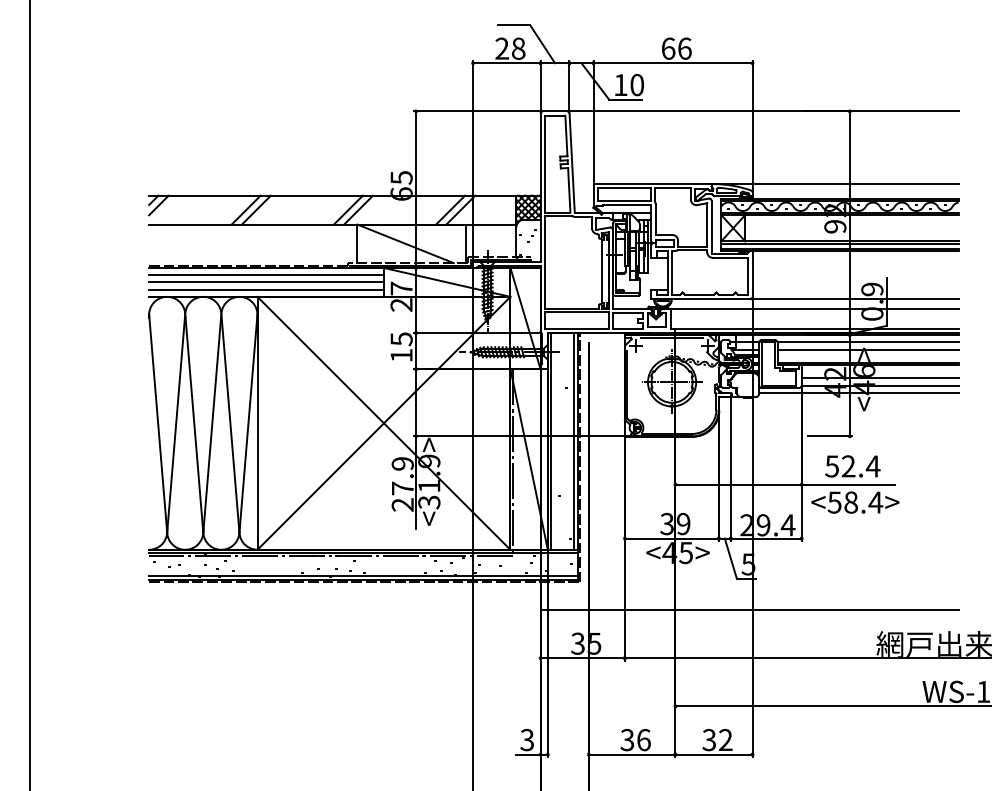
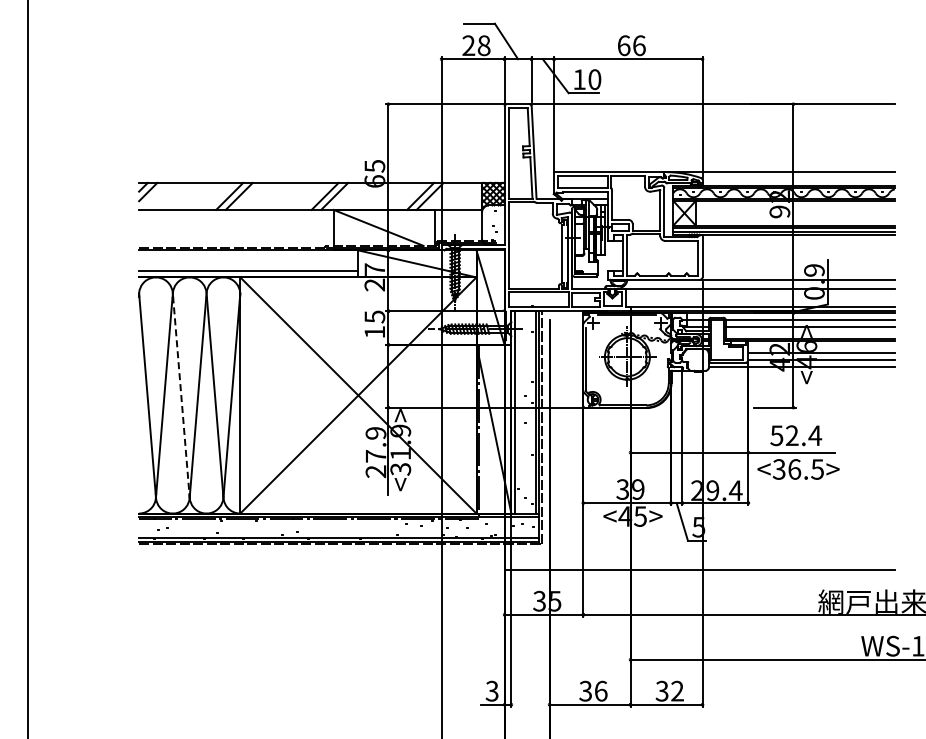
line: (266, 275) -> (248, 257), removed
line: (266, 281) -> (248, 263), removed
line: (194, 425) -> (181, 397), solid -> dashed
text: (855, 502) -> (798, 469), <58.4> -> <36.5>

